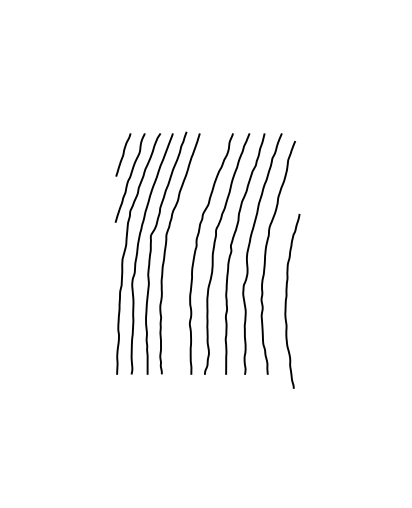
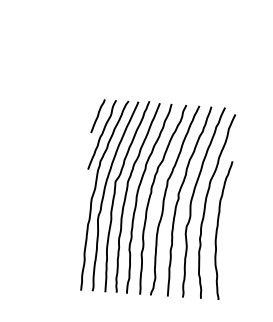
curve: (180, 248) -> (138, 193), added
curve: (287, 298) -> (218, 227), moved

